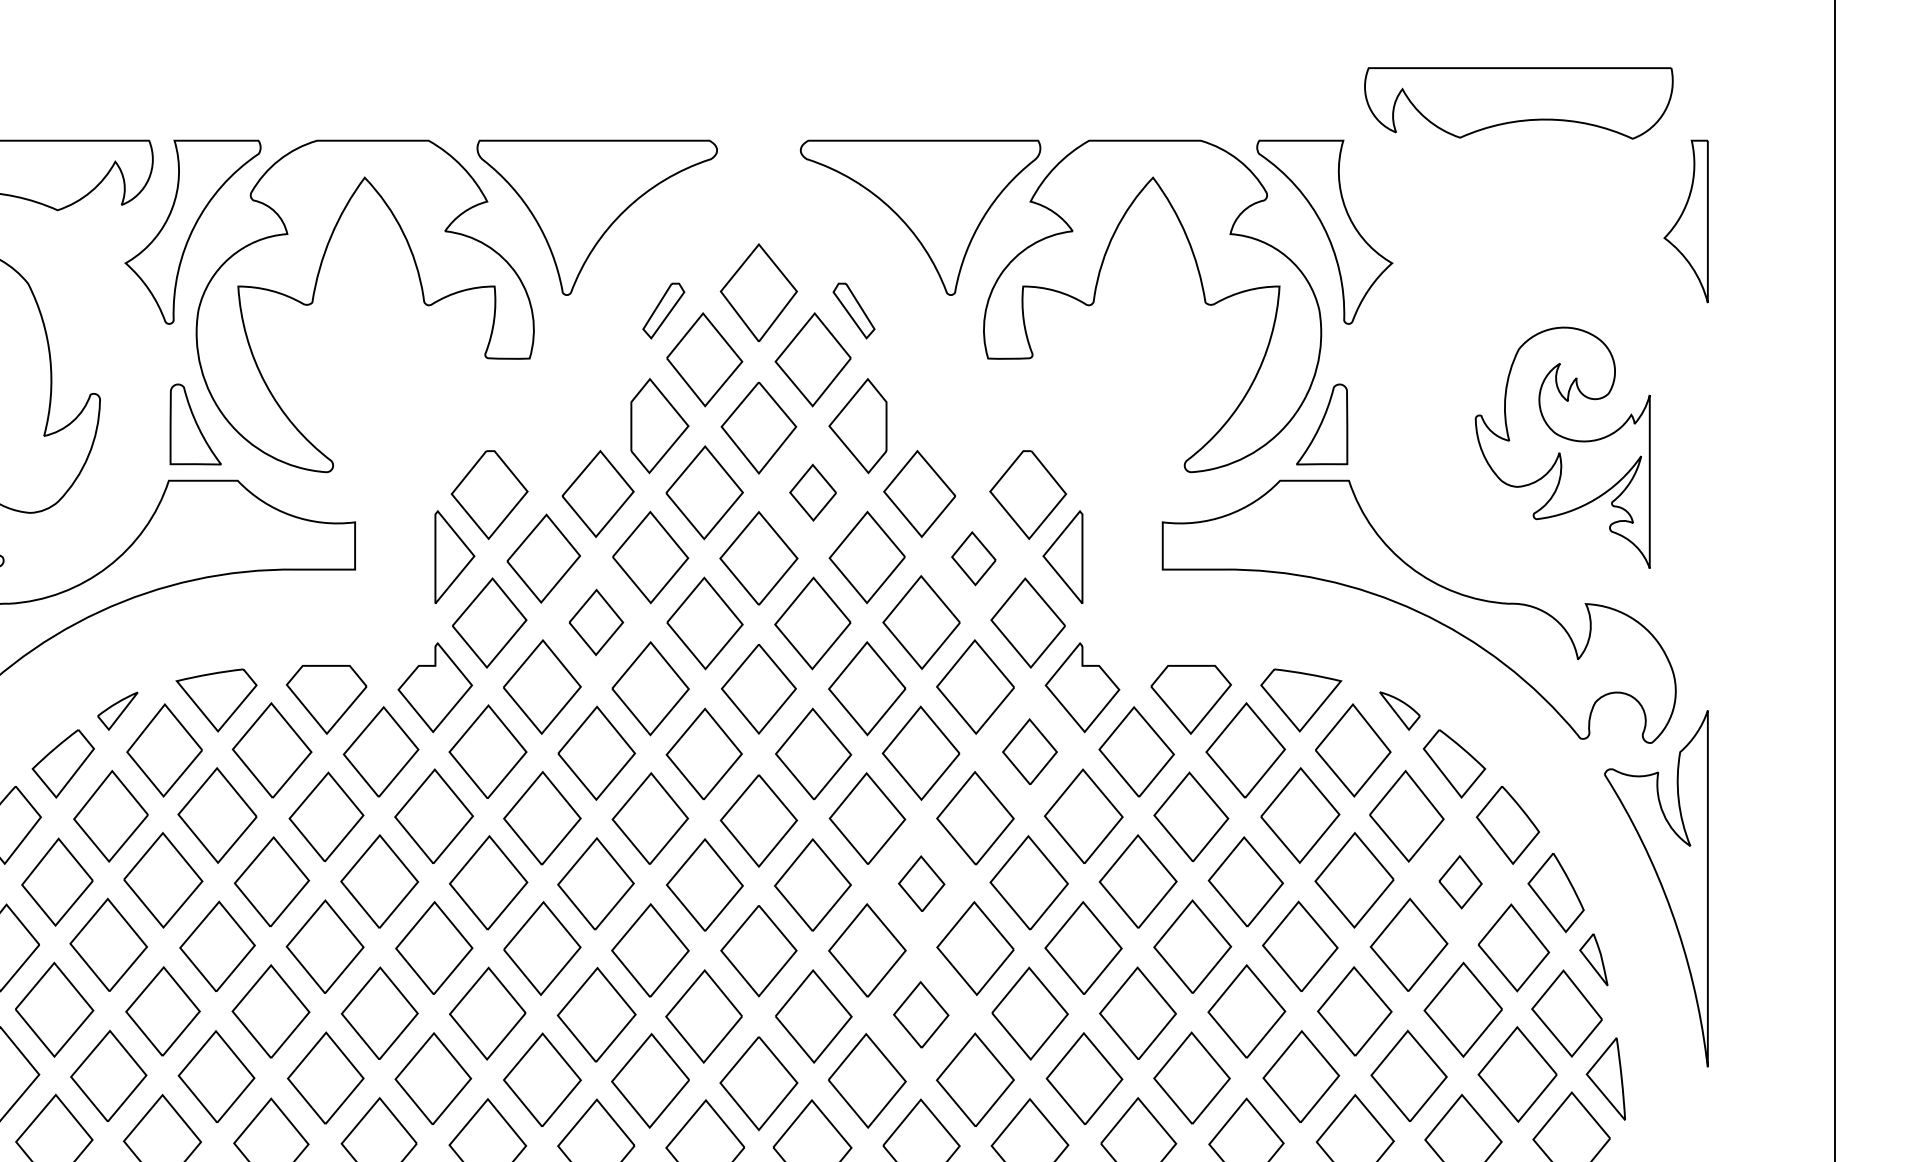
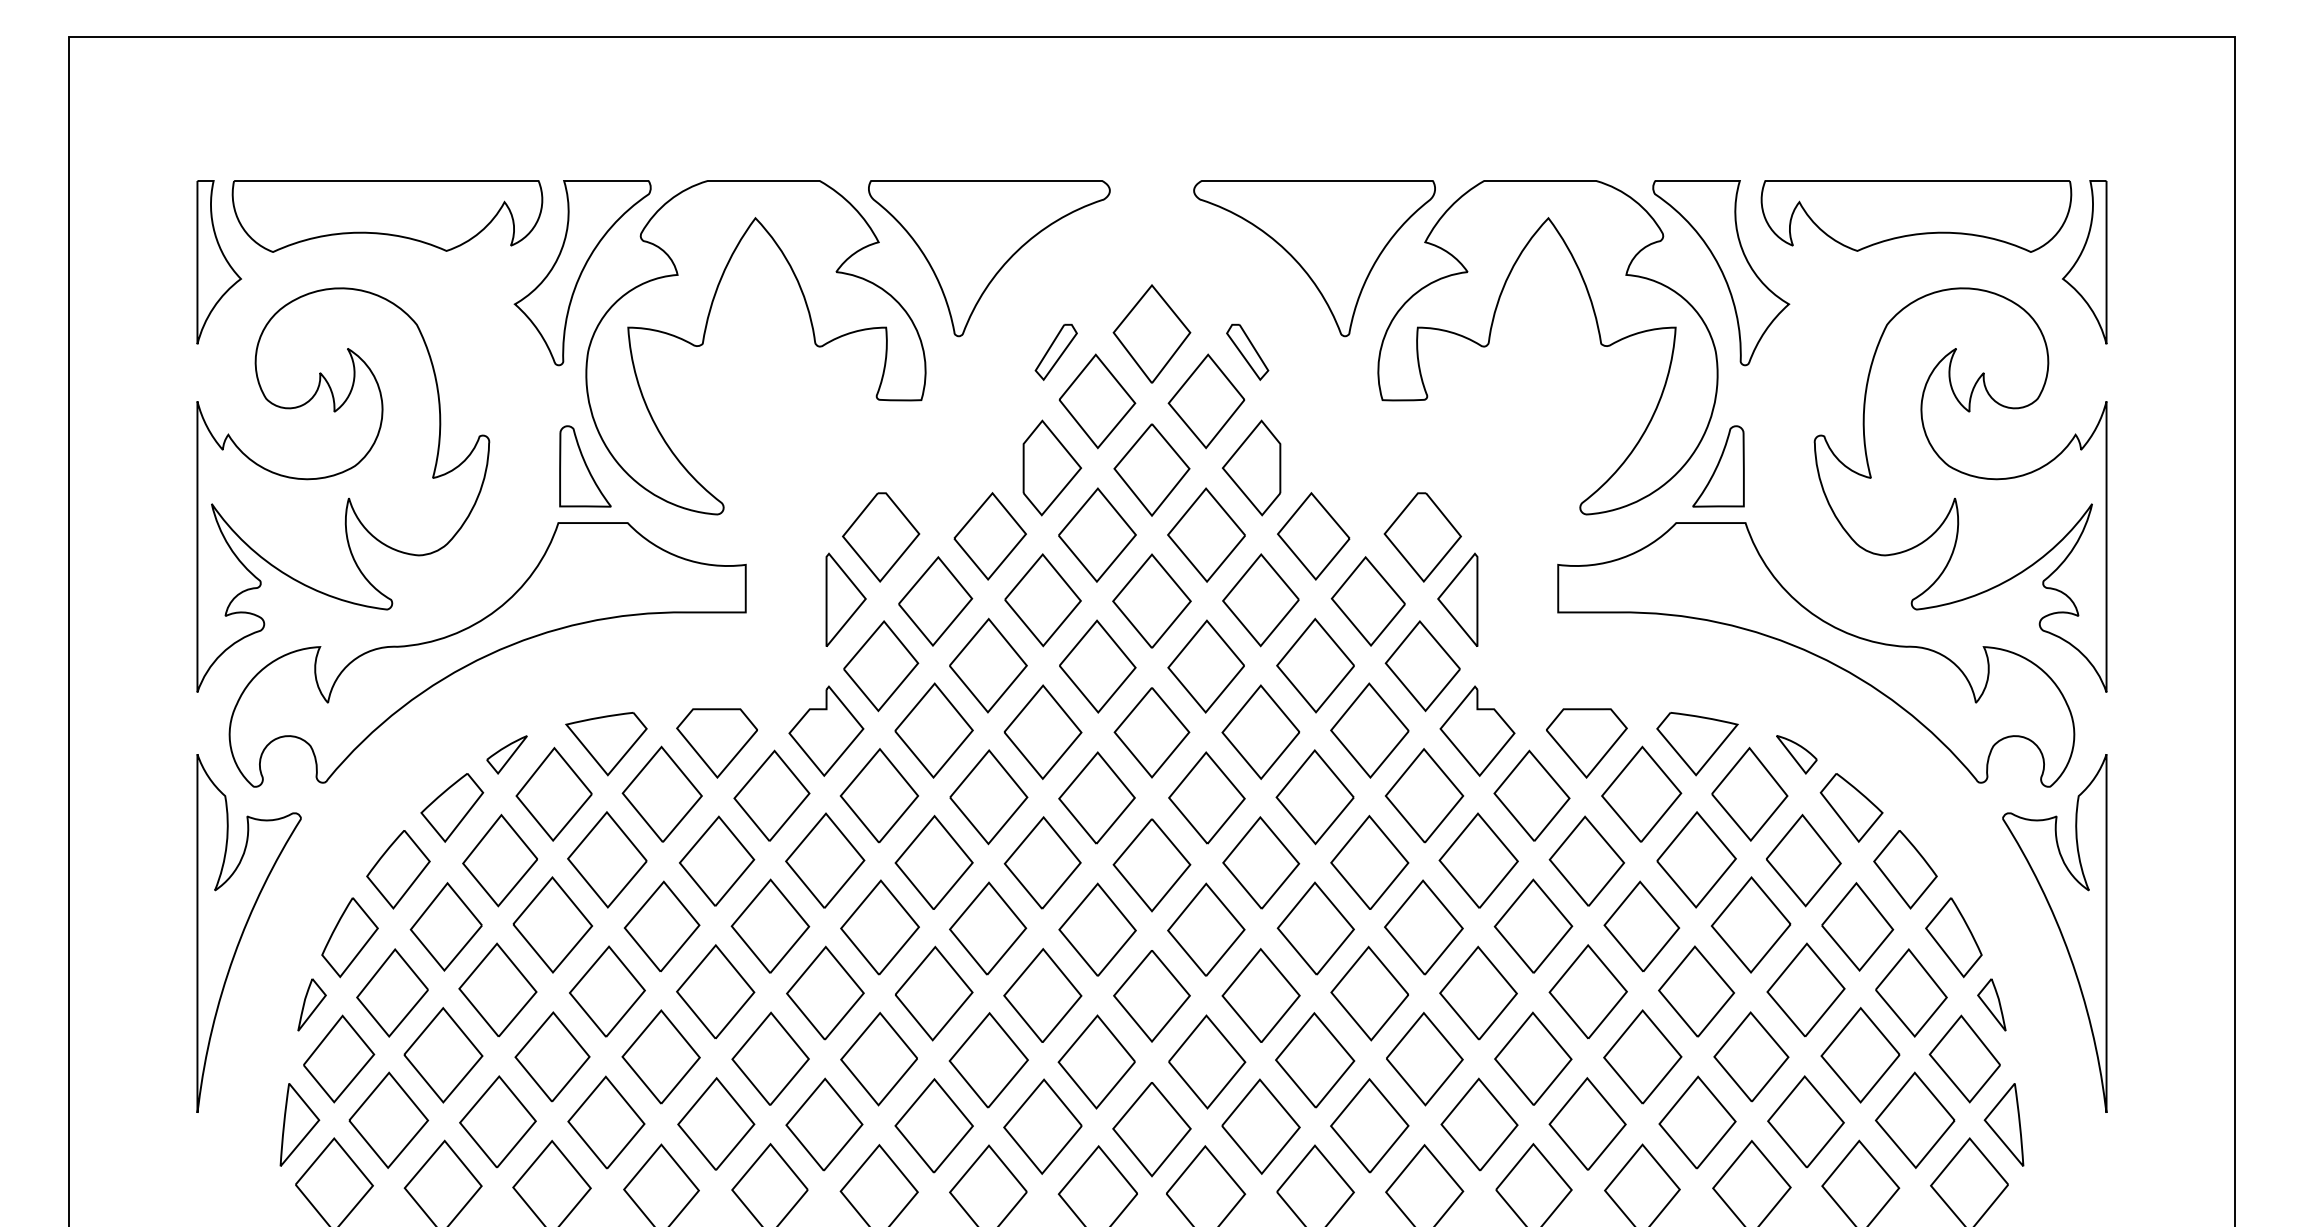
part: (1518, 103) -> (1916, 216), moved
part: (1562, 447) -> (1960, 489), size x1.67
part: (813, 492) -> (1206, 534), size x1.67
part: (973, 558) -> (1367, 601), size x1.67
part: (596, 622) -> (988, 665), size x1.43
part: (1029, 751) -> (1424, 795), size x1.43
part: (1460, 881) -> (1857, 926), size x1.67
part: (921, 883) -> (1315, 928), size x1.67
part: (921, 1015) -> (1315, 1060), size x1.43

